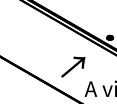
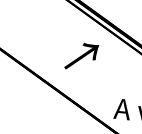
text: (73, 66) -> (81, 56), moved

